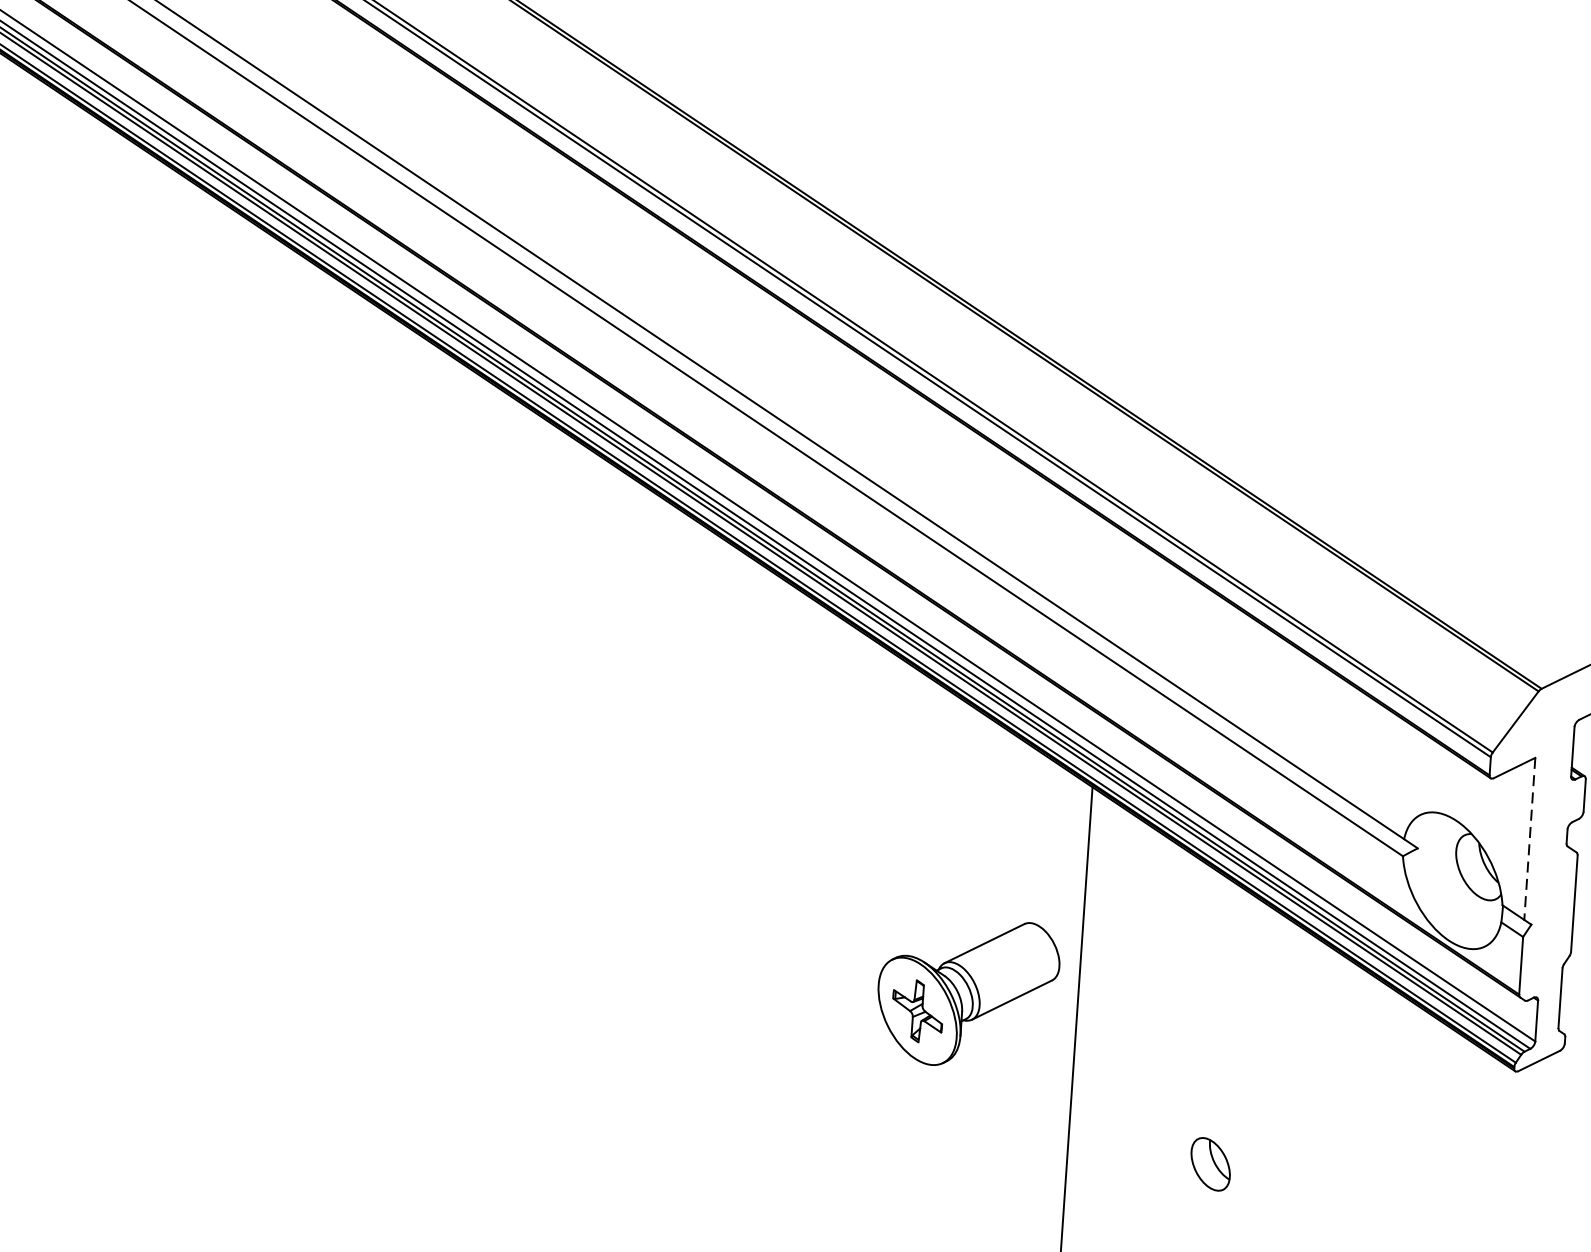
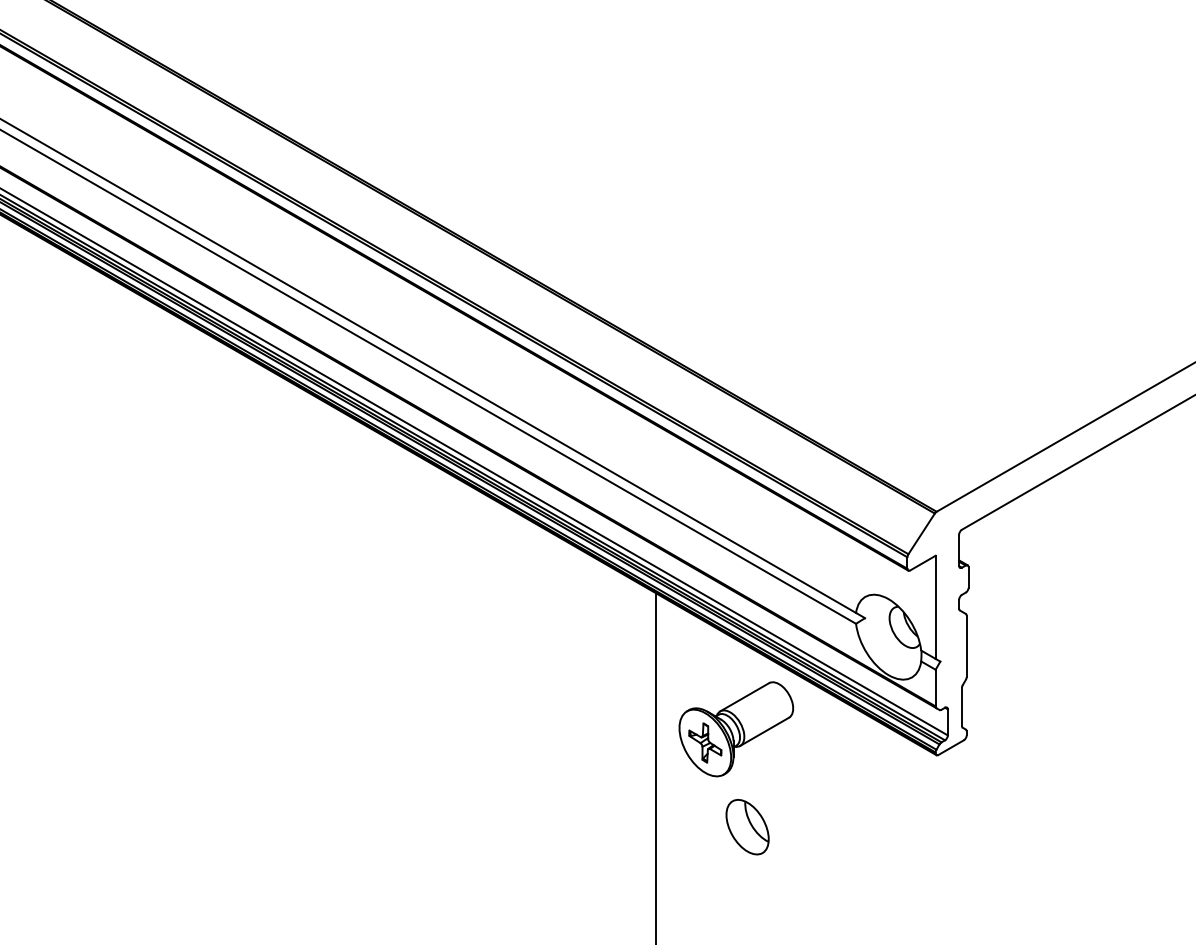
line: (1529, 839) -> (935, 607), dashed -> solid
part: (966, 993) -> (735, 729), moved
part: (1210, 1164) -> (747, 827), size x1.67

